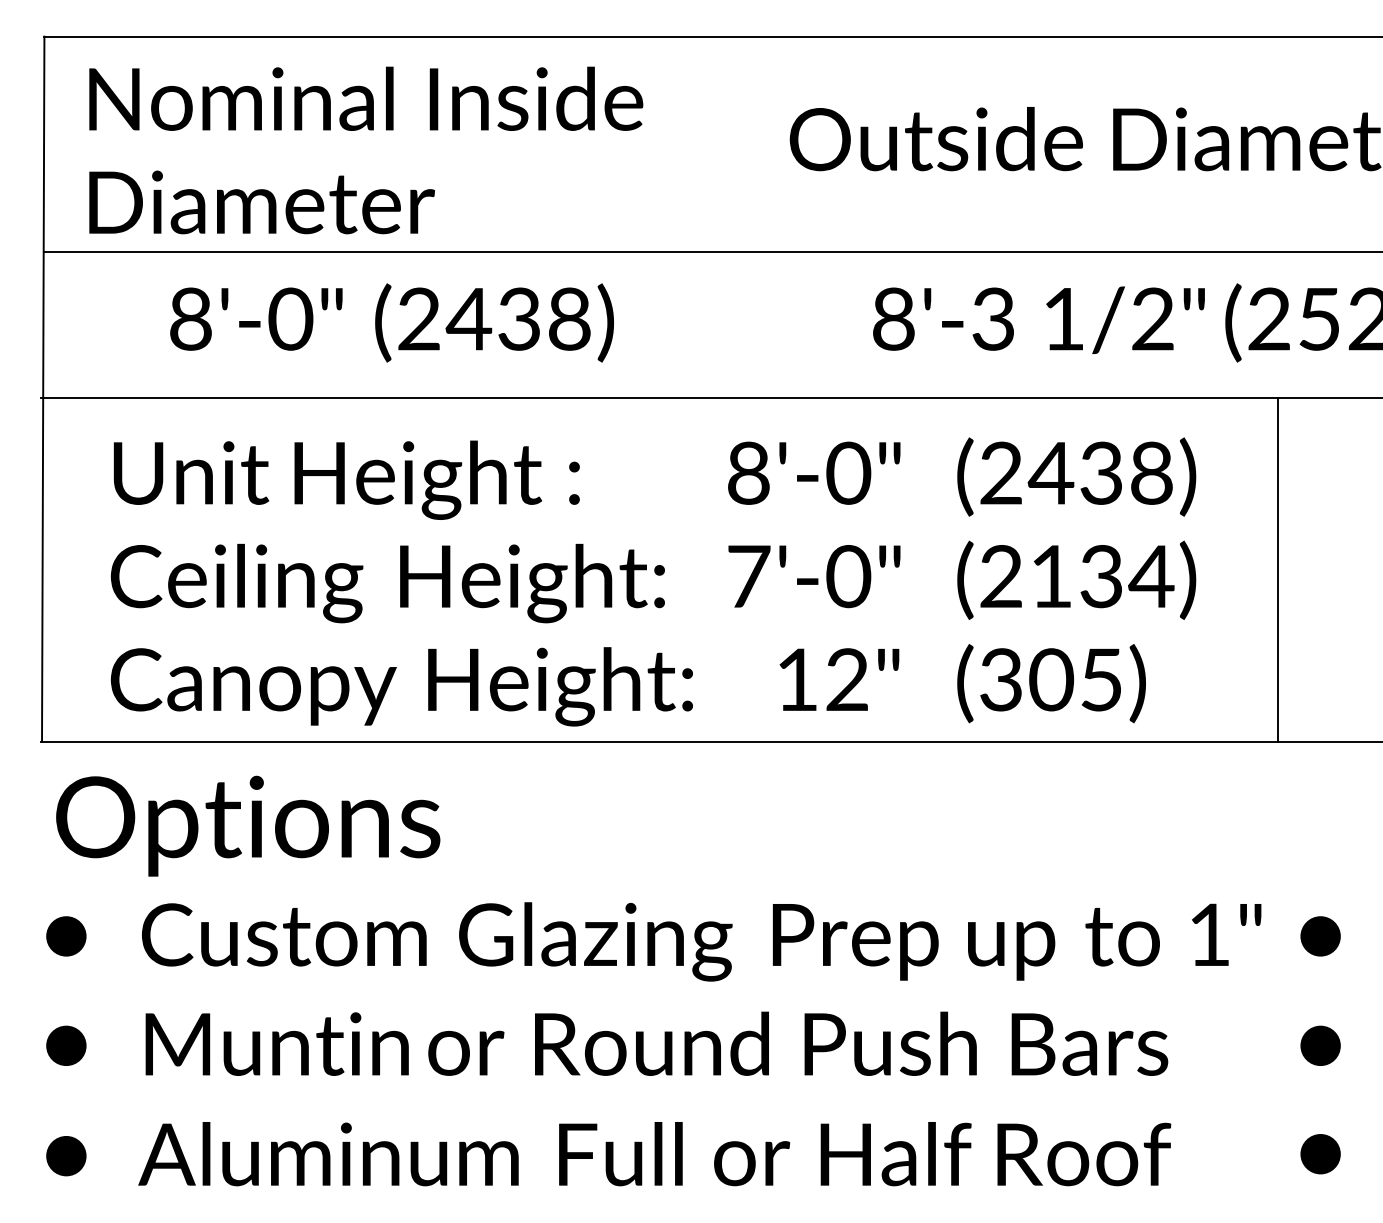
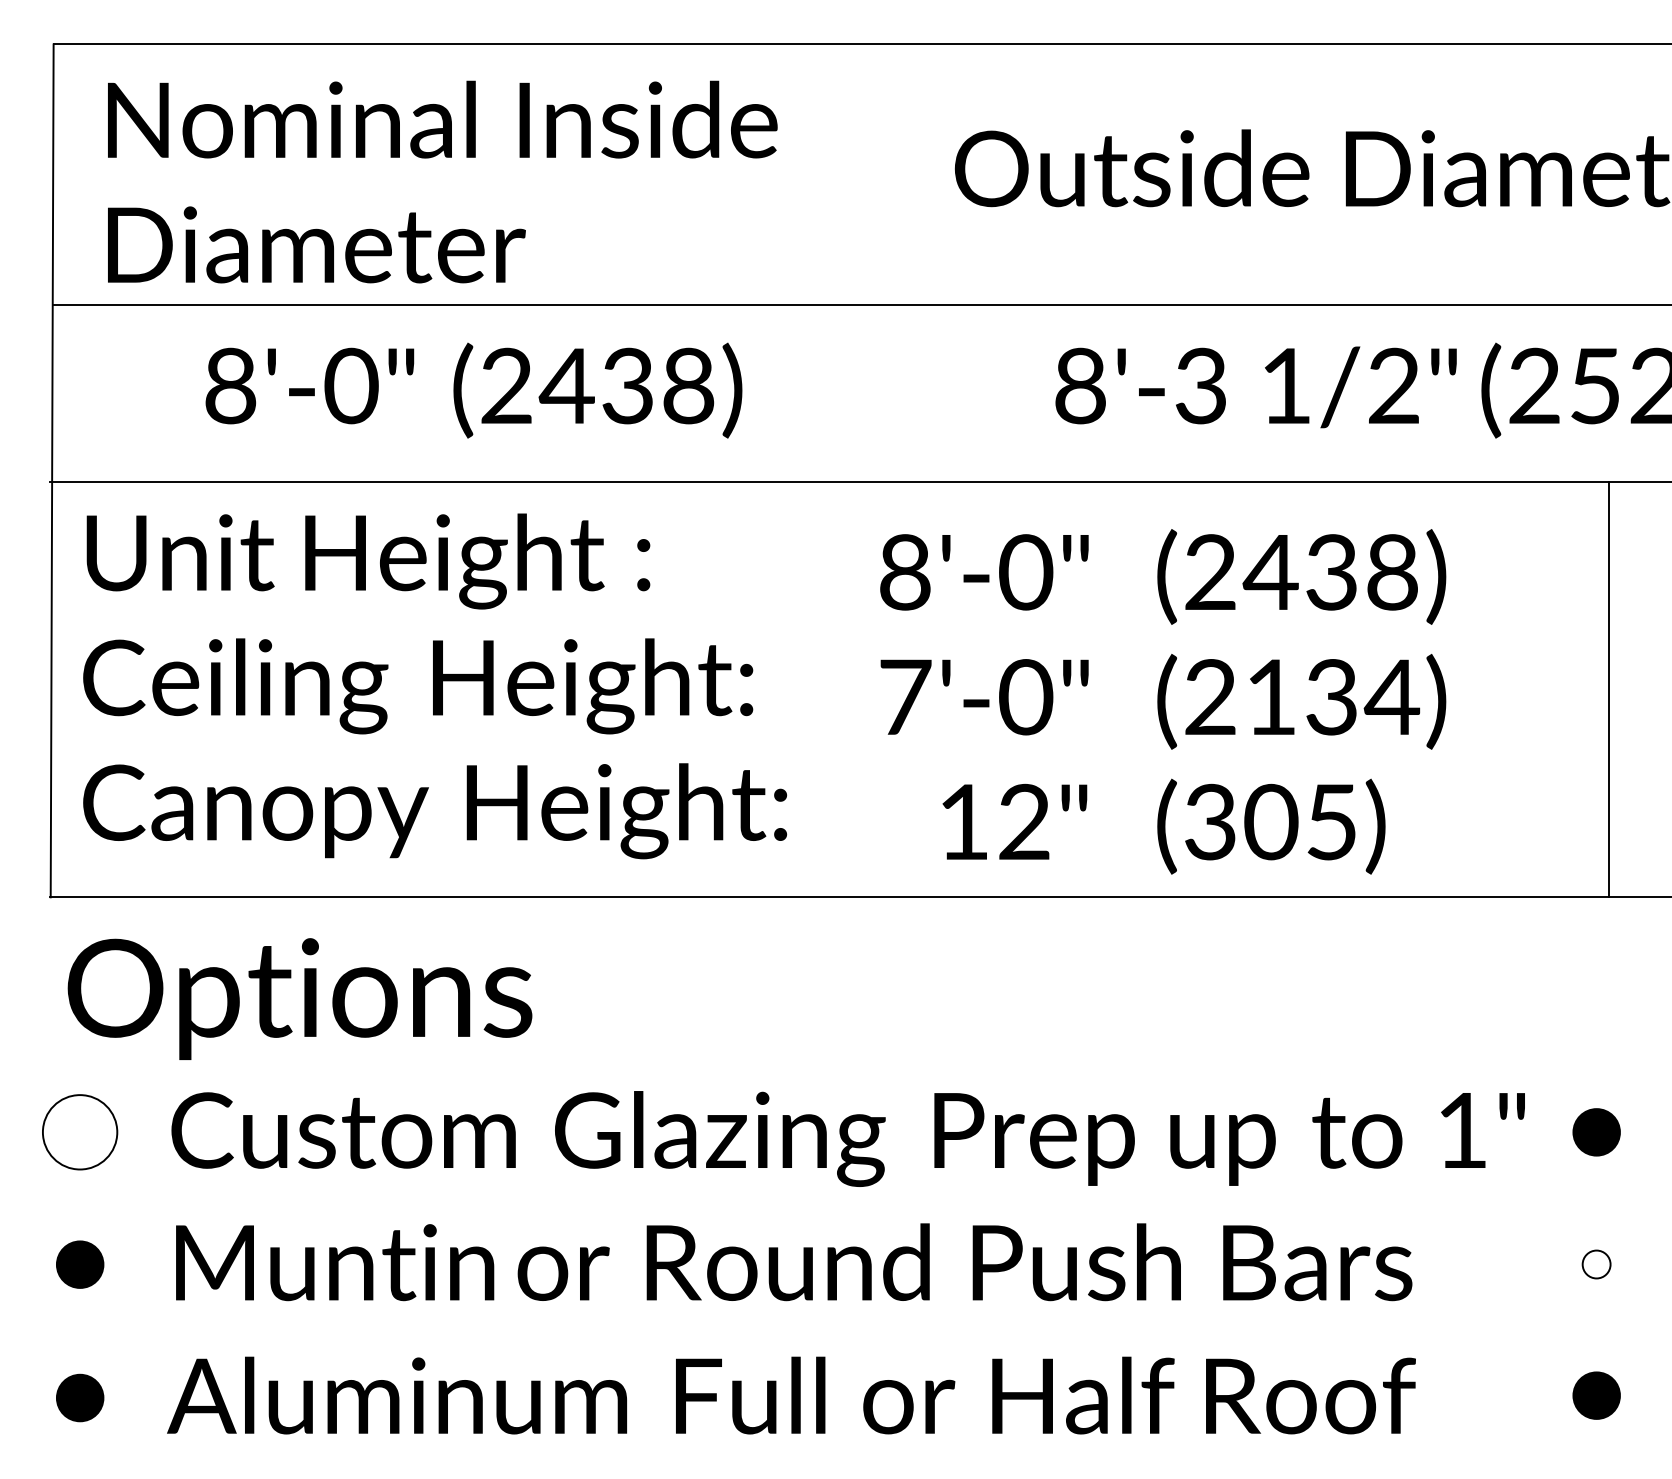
line: (1278, 570) -> (1609, 689), moved
text: (401, 583) -> (434, 686), moved
part: (66, 936) -> (80, 1132), size x1.6
part: (1320, 1045) -> (1596, 1264), size x0.6

